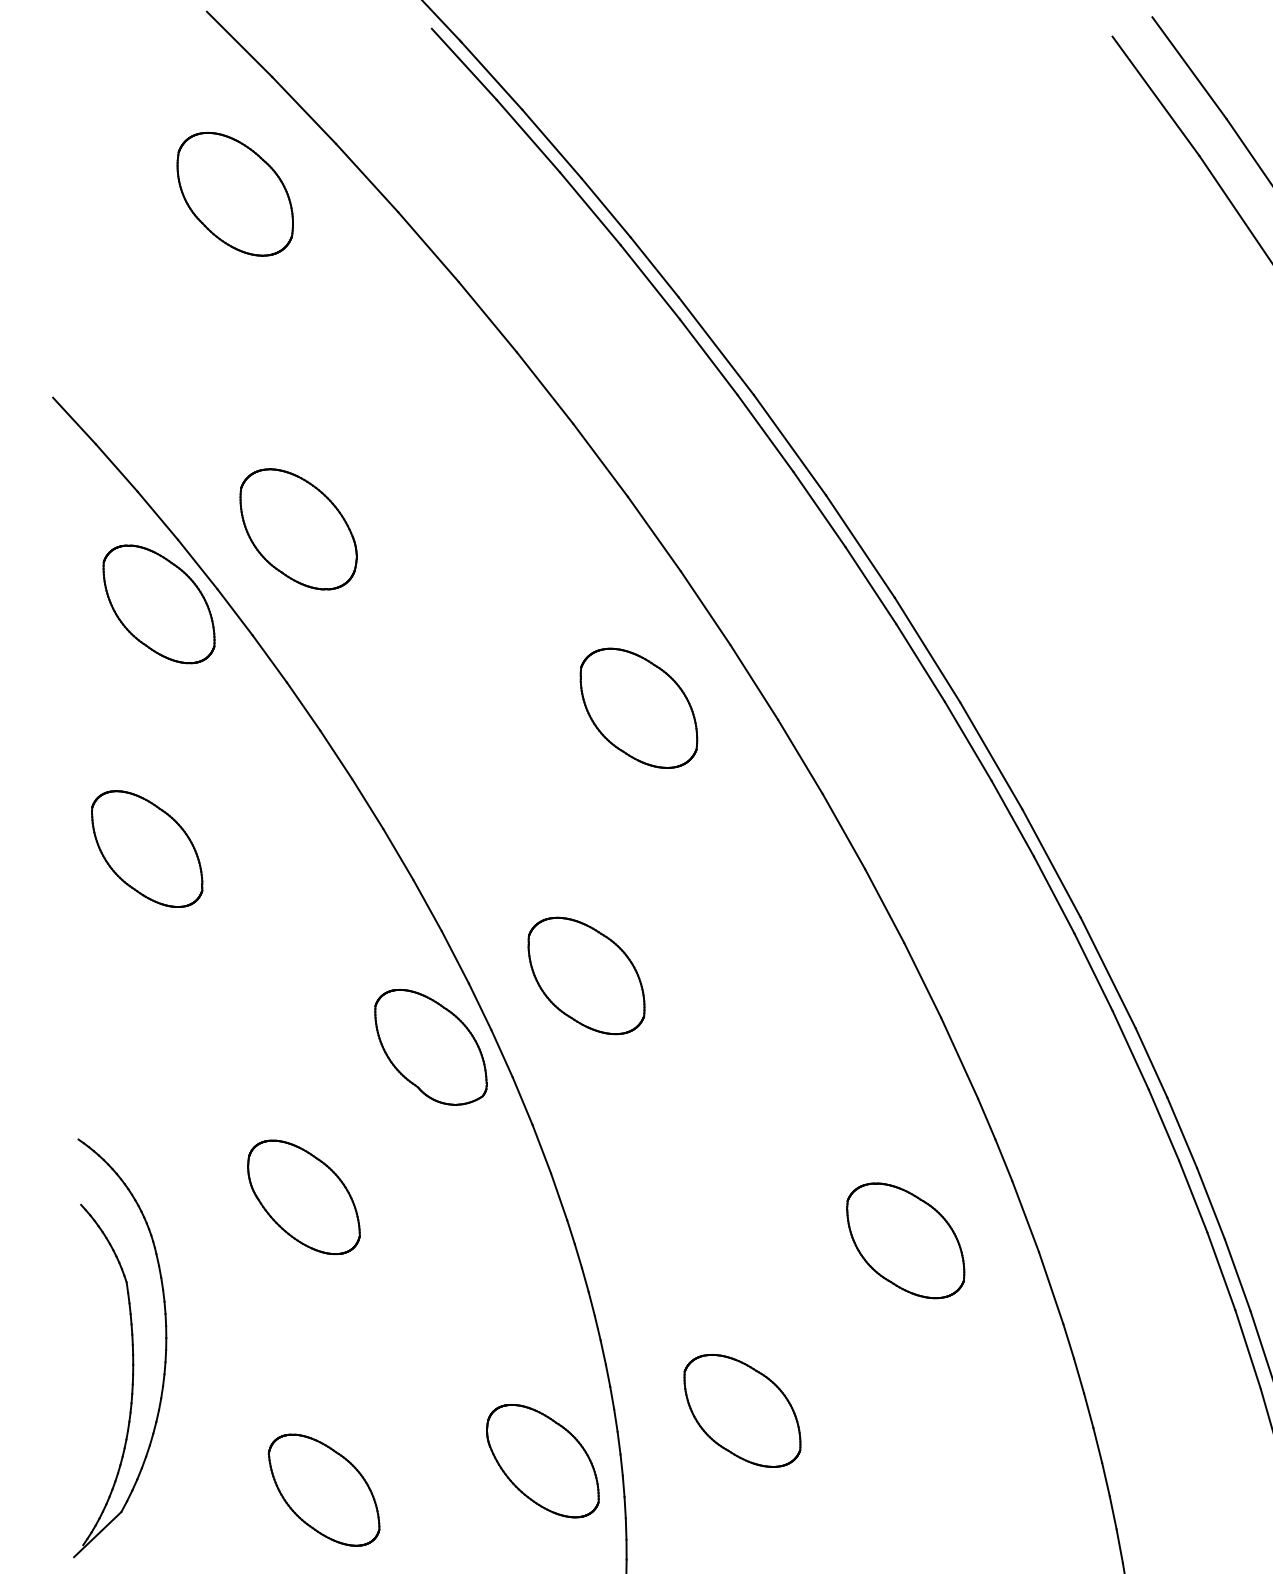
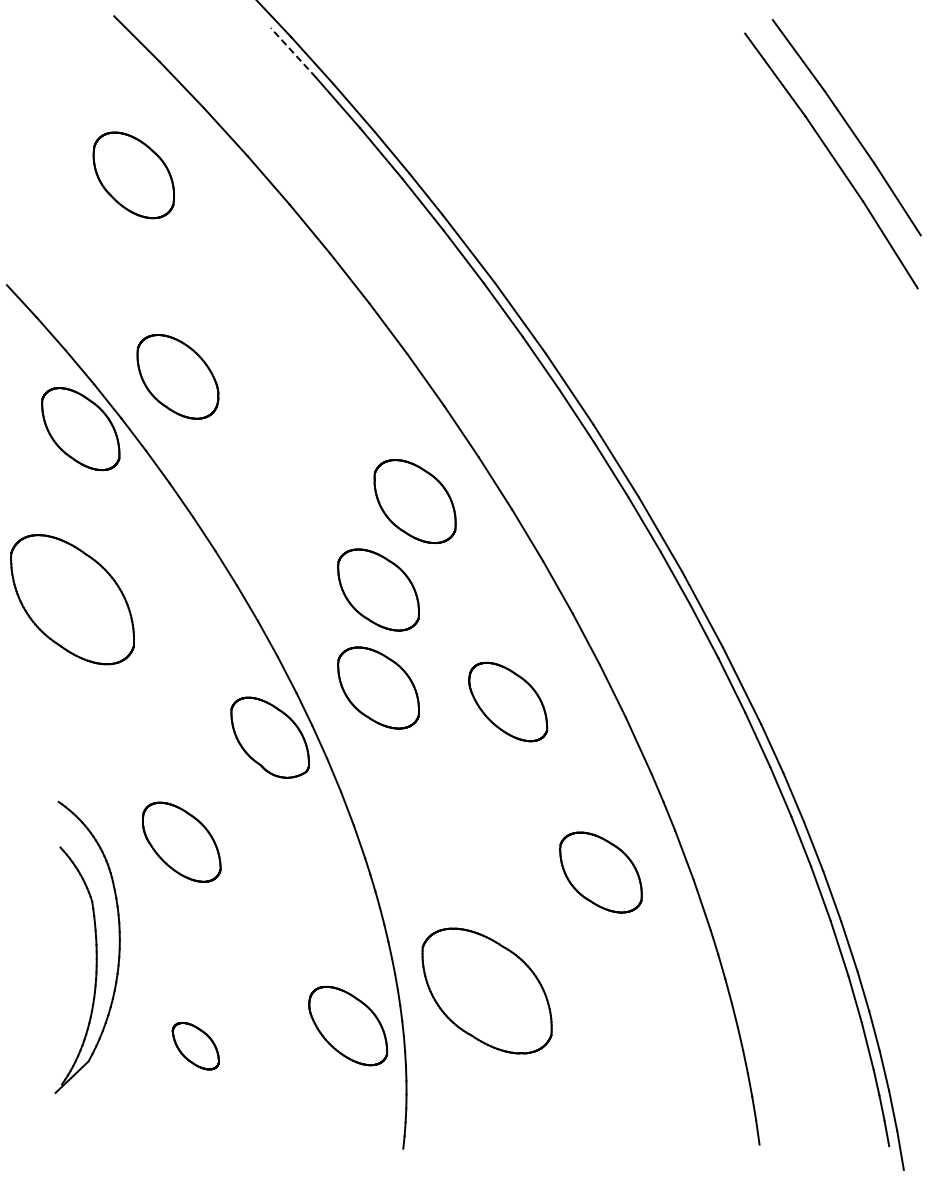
line: (464, 63) -> (293, 52), solid -> dashed
part: (234, 194) -> (133, 175), moved
part: (586, 834) -> (378, 589), added
part: (147, 848) -> (72, 599), size x1.6
part: (772, 995) -> (508, 701), added
part: (131, 1346) -> (95, 946), moved
part: (742, 1410) -> (487, 990), size x1.6
part: (323, 1489) -> (195, 1045), size x0.6

